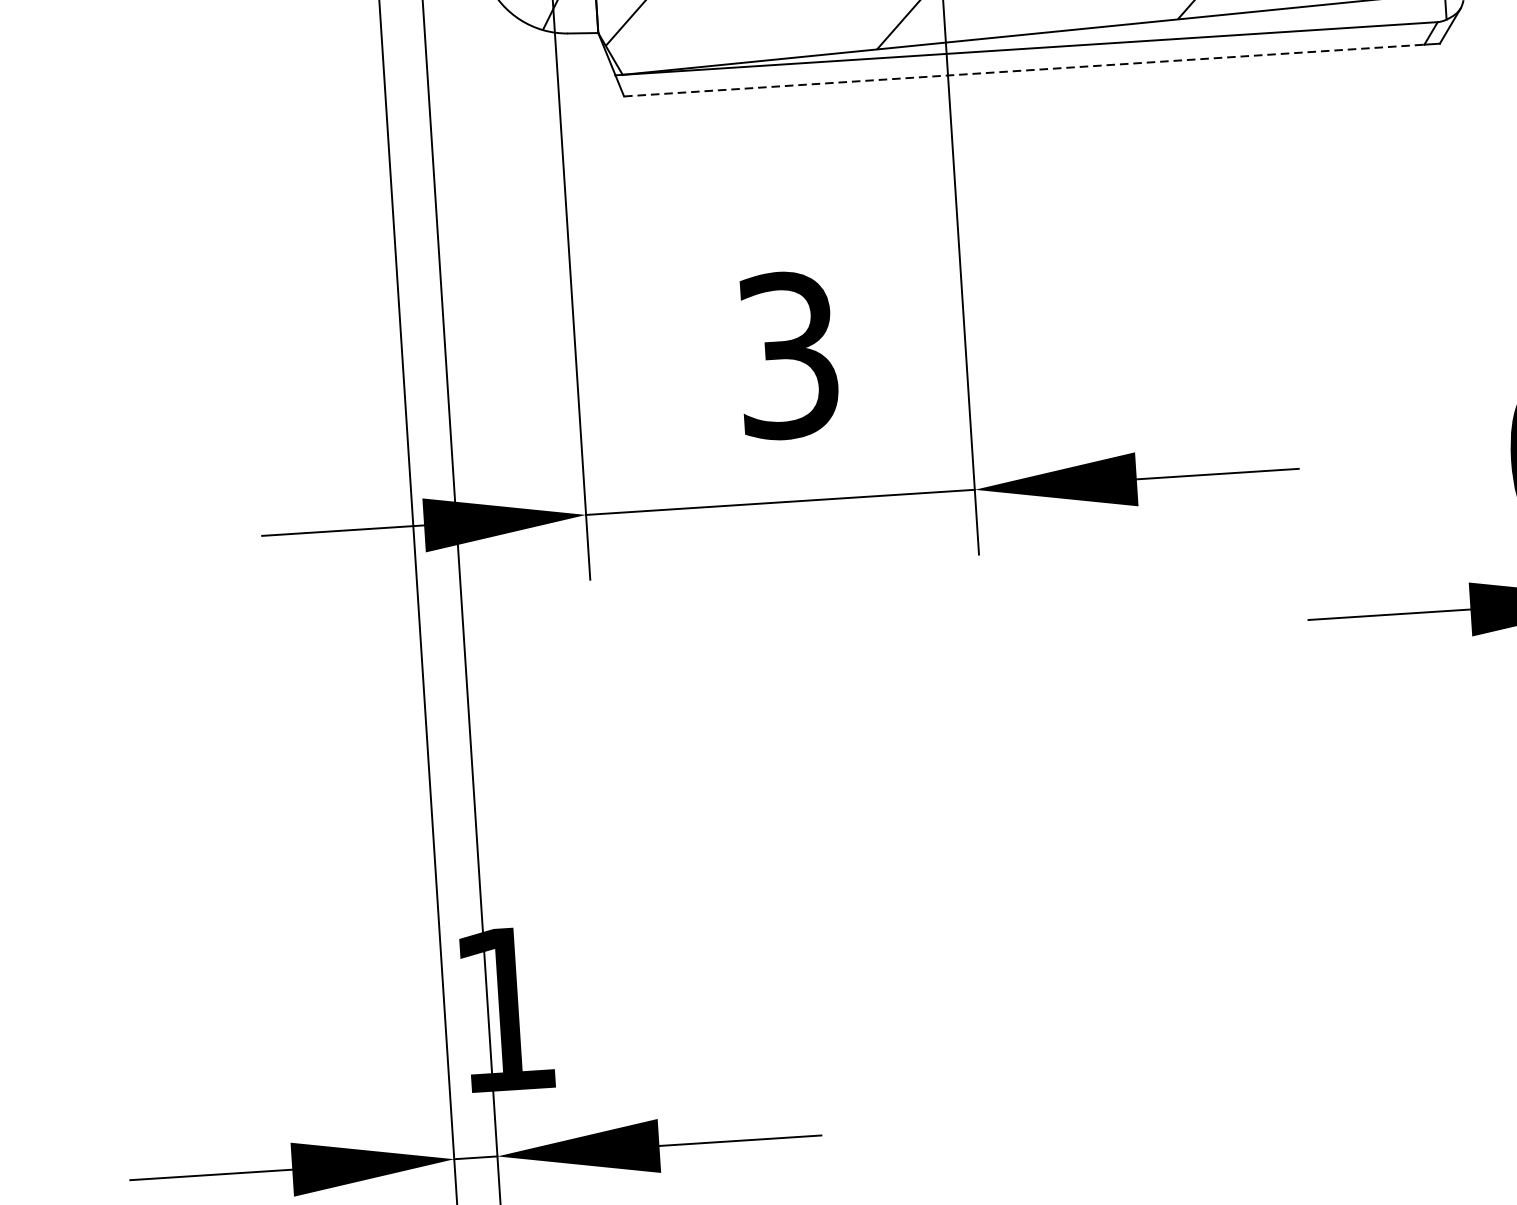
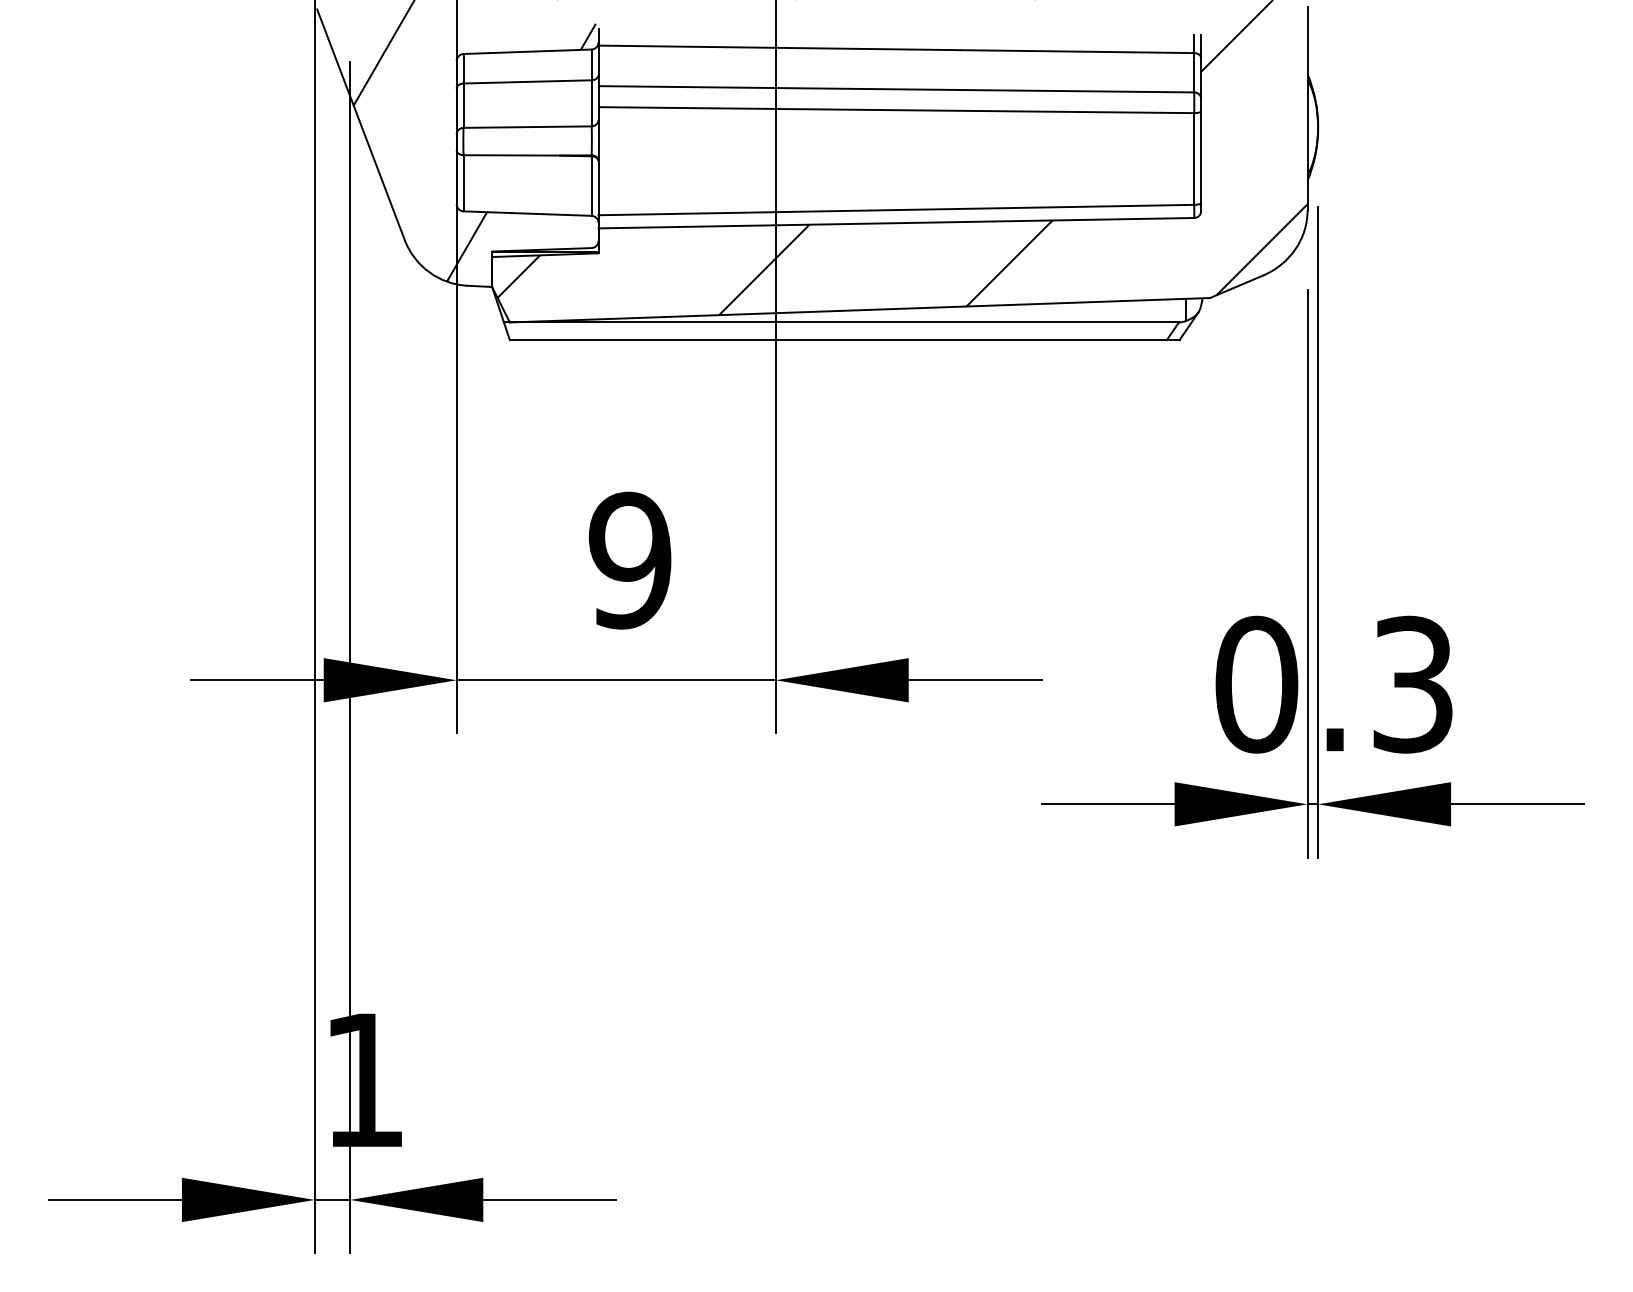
line: (1024, 70) -> (838, 340), dashed -> solid
text: (787, 355) -> (629, 560), 3 -> 9

